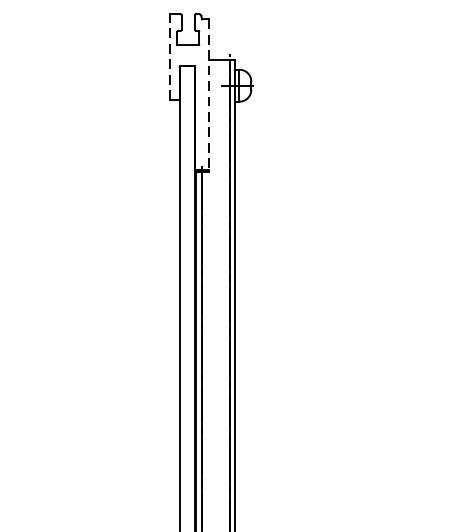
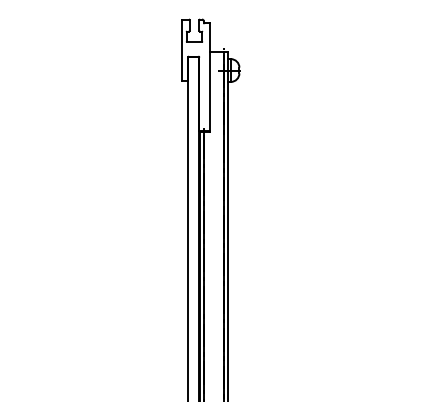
line: (170, 57) -> (181, 50), dashed -> solid
line: (209, 95) -> (209, 77), dashed -> solid

